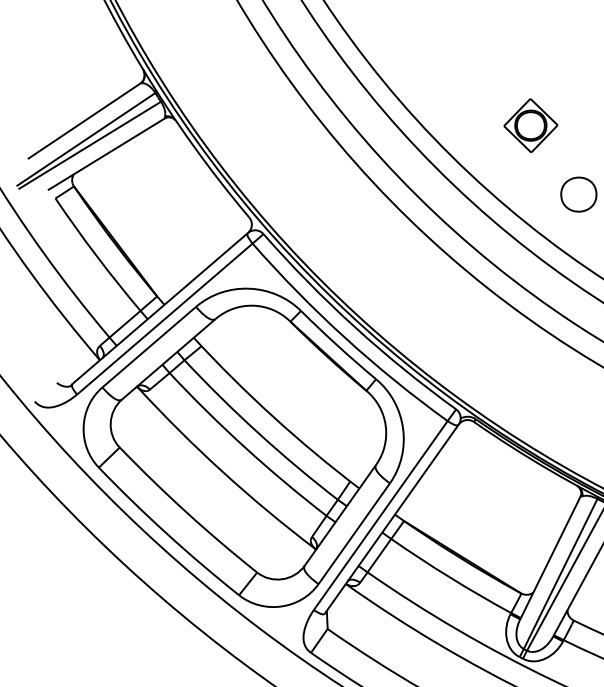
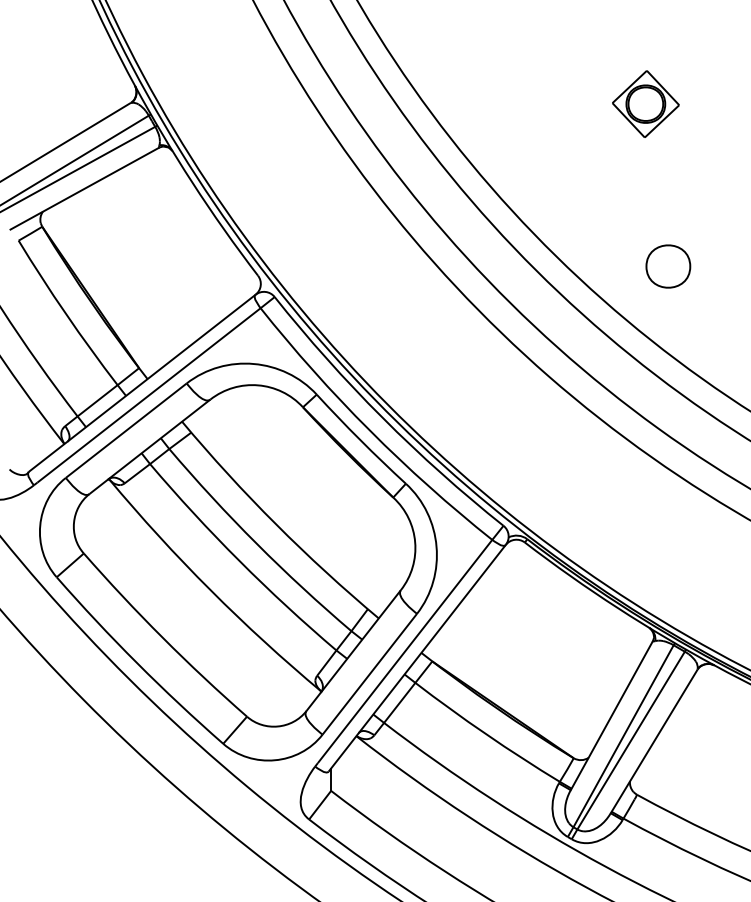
part: (530, 125) -> (645, 103), moved

